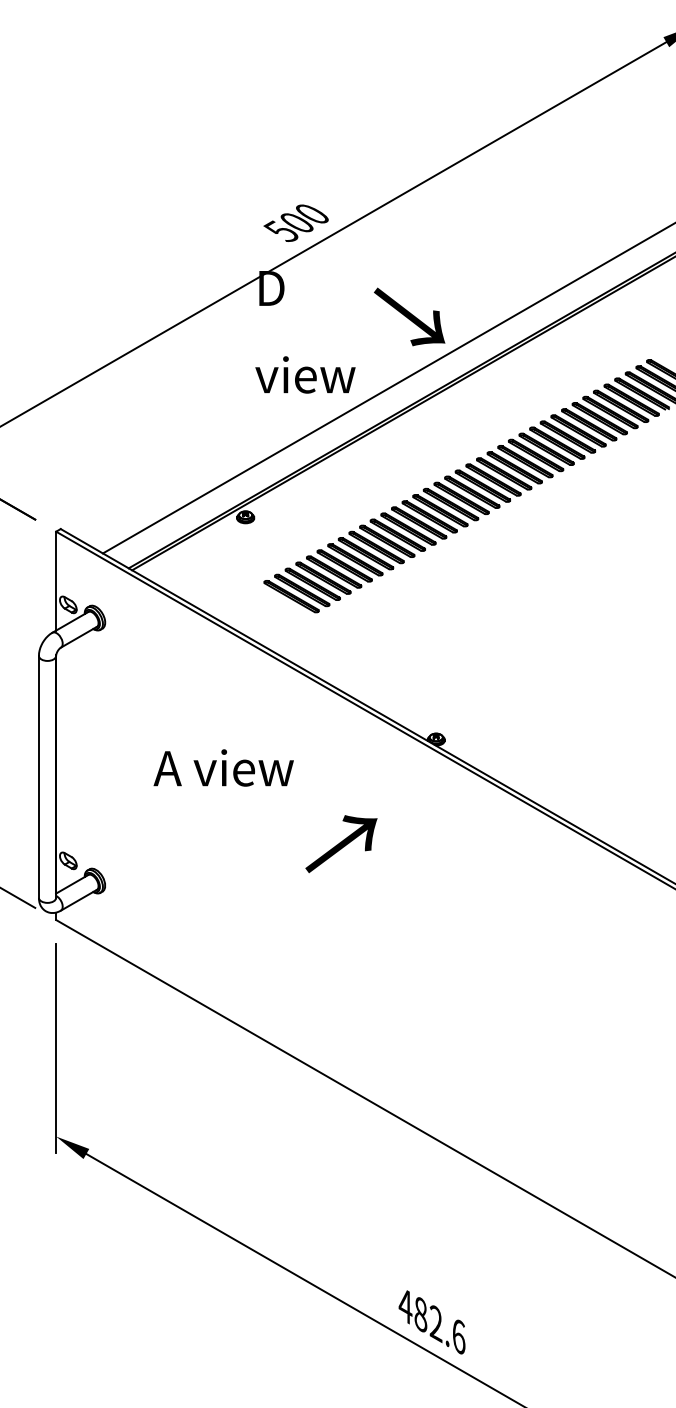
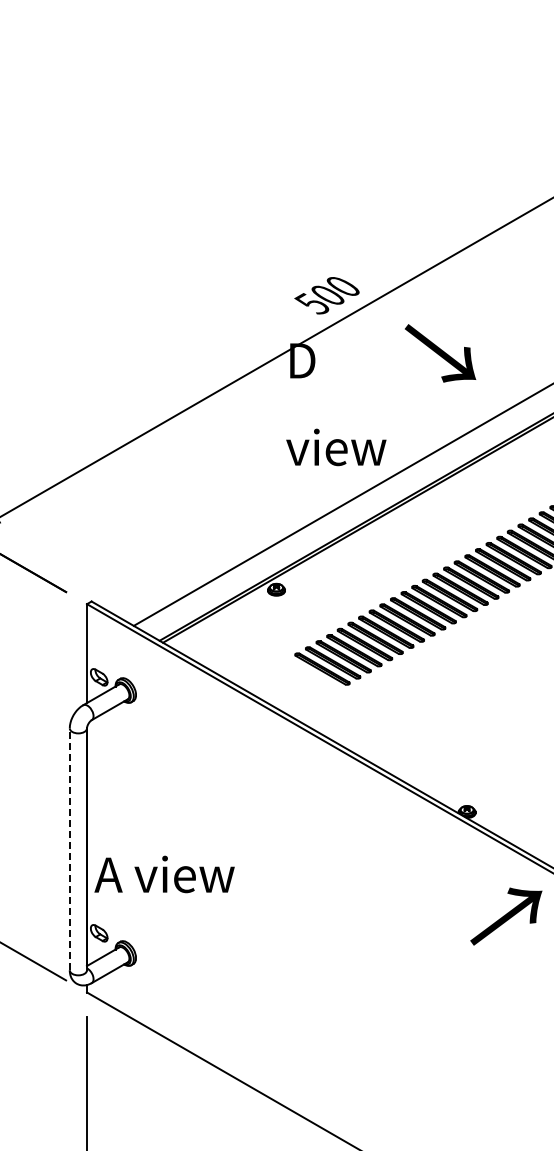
text: (409, 316) -> (440, 352), moved
text: (223, 767) -> (164, 873), moved
line: (38, 776) -> (69, 848), solid -> dashed
text: (341, 844) -> (506, 916), moved

